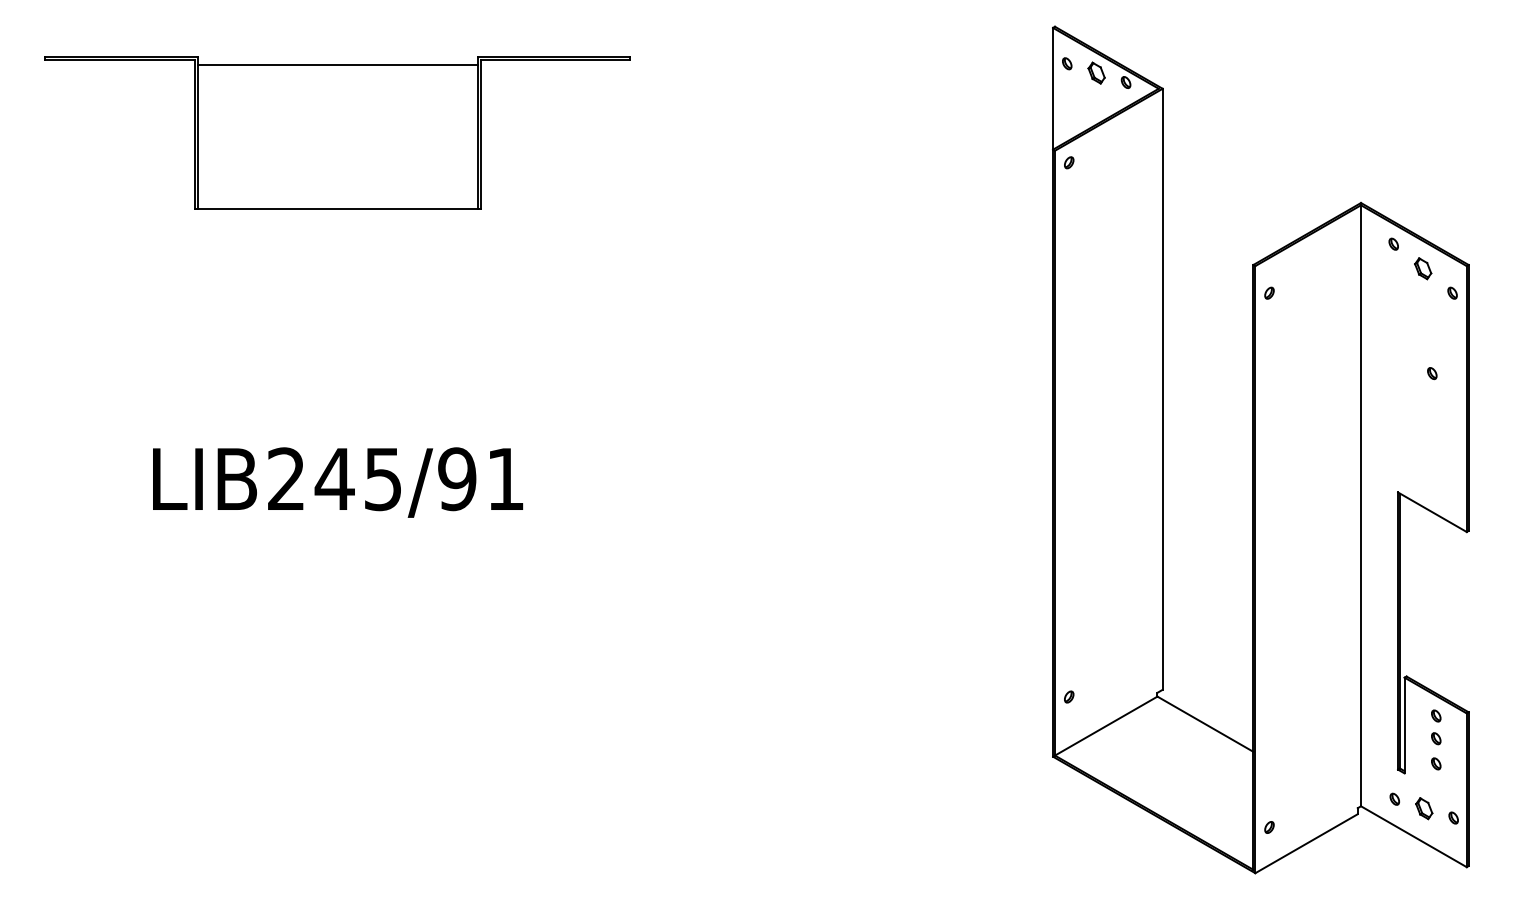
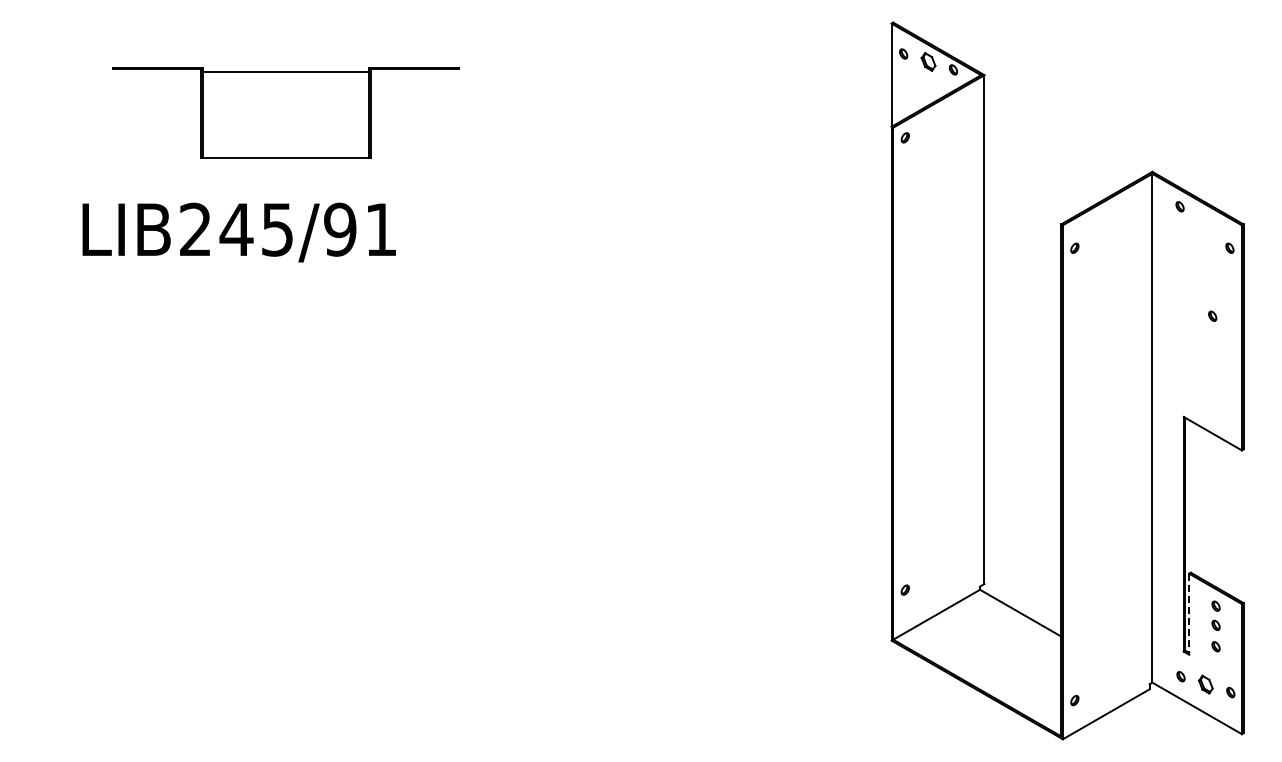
part: (337, 132) -> (285, 112), size x0.7
part: (1422, 268) -> (1204, 227), removed
text: (337, 482) -> (238, 232), moved
line: (1404, 725) -> (1189, 614), solid -> dashed

